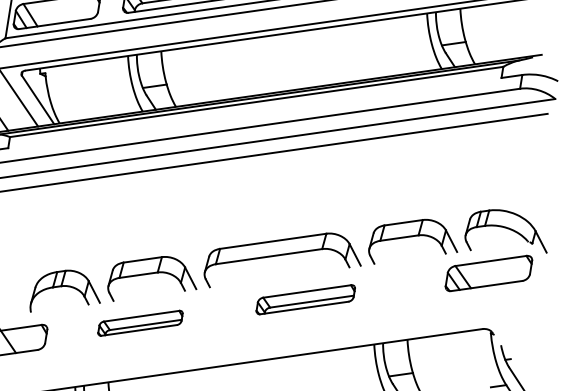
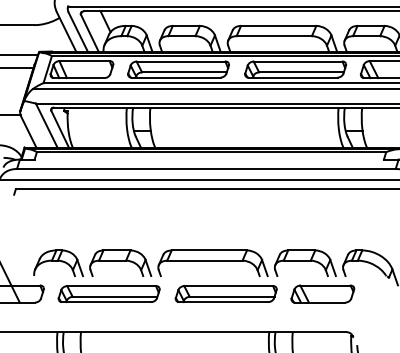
part: (488, 272) -> (322, 293), moved
part: (304, 300) -> (225, 294), size x1.43
part: (139, 323) -> (108, 294), size x1.67

